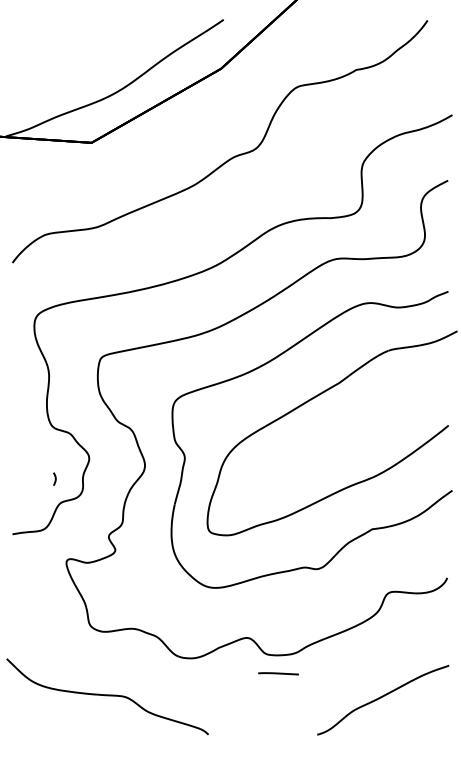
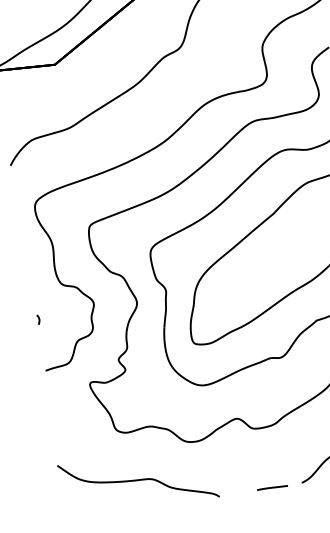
curve: (54, 478) -> (38, 319), moved
line: (278, 673) -> (272, 487), moved

